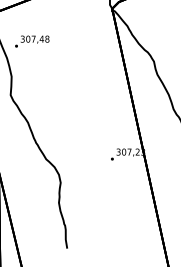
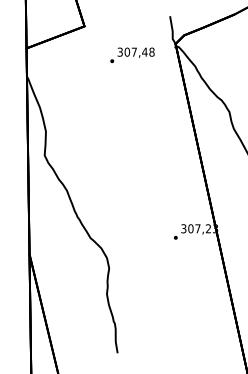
text: (32, 41) -> (132, 55), moved

